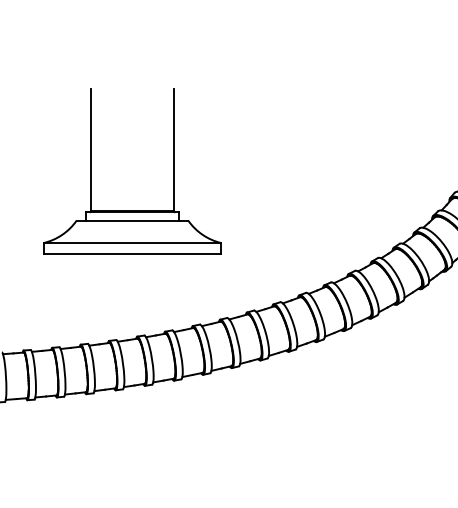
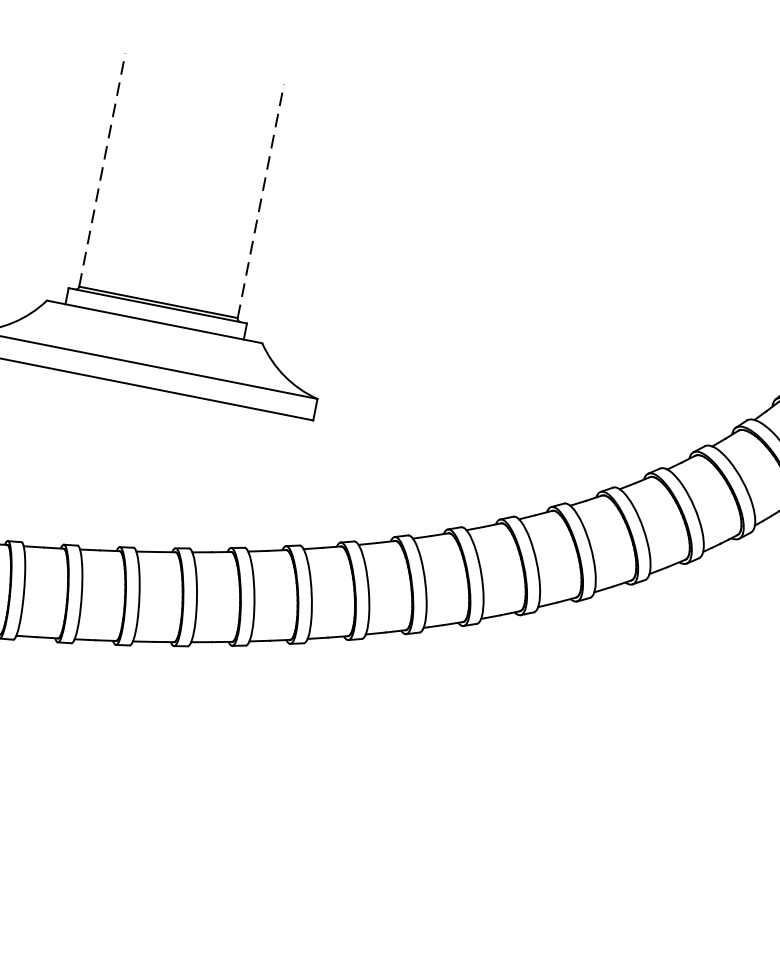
line: (91, 149) -> (102, 169), solid -> dashed
line: (173, 149) -> (260, 200), solid -> dashed

